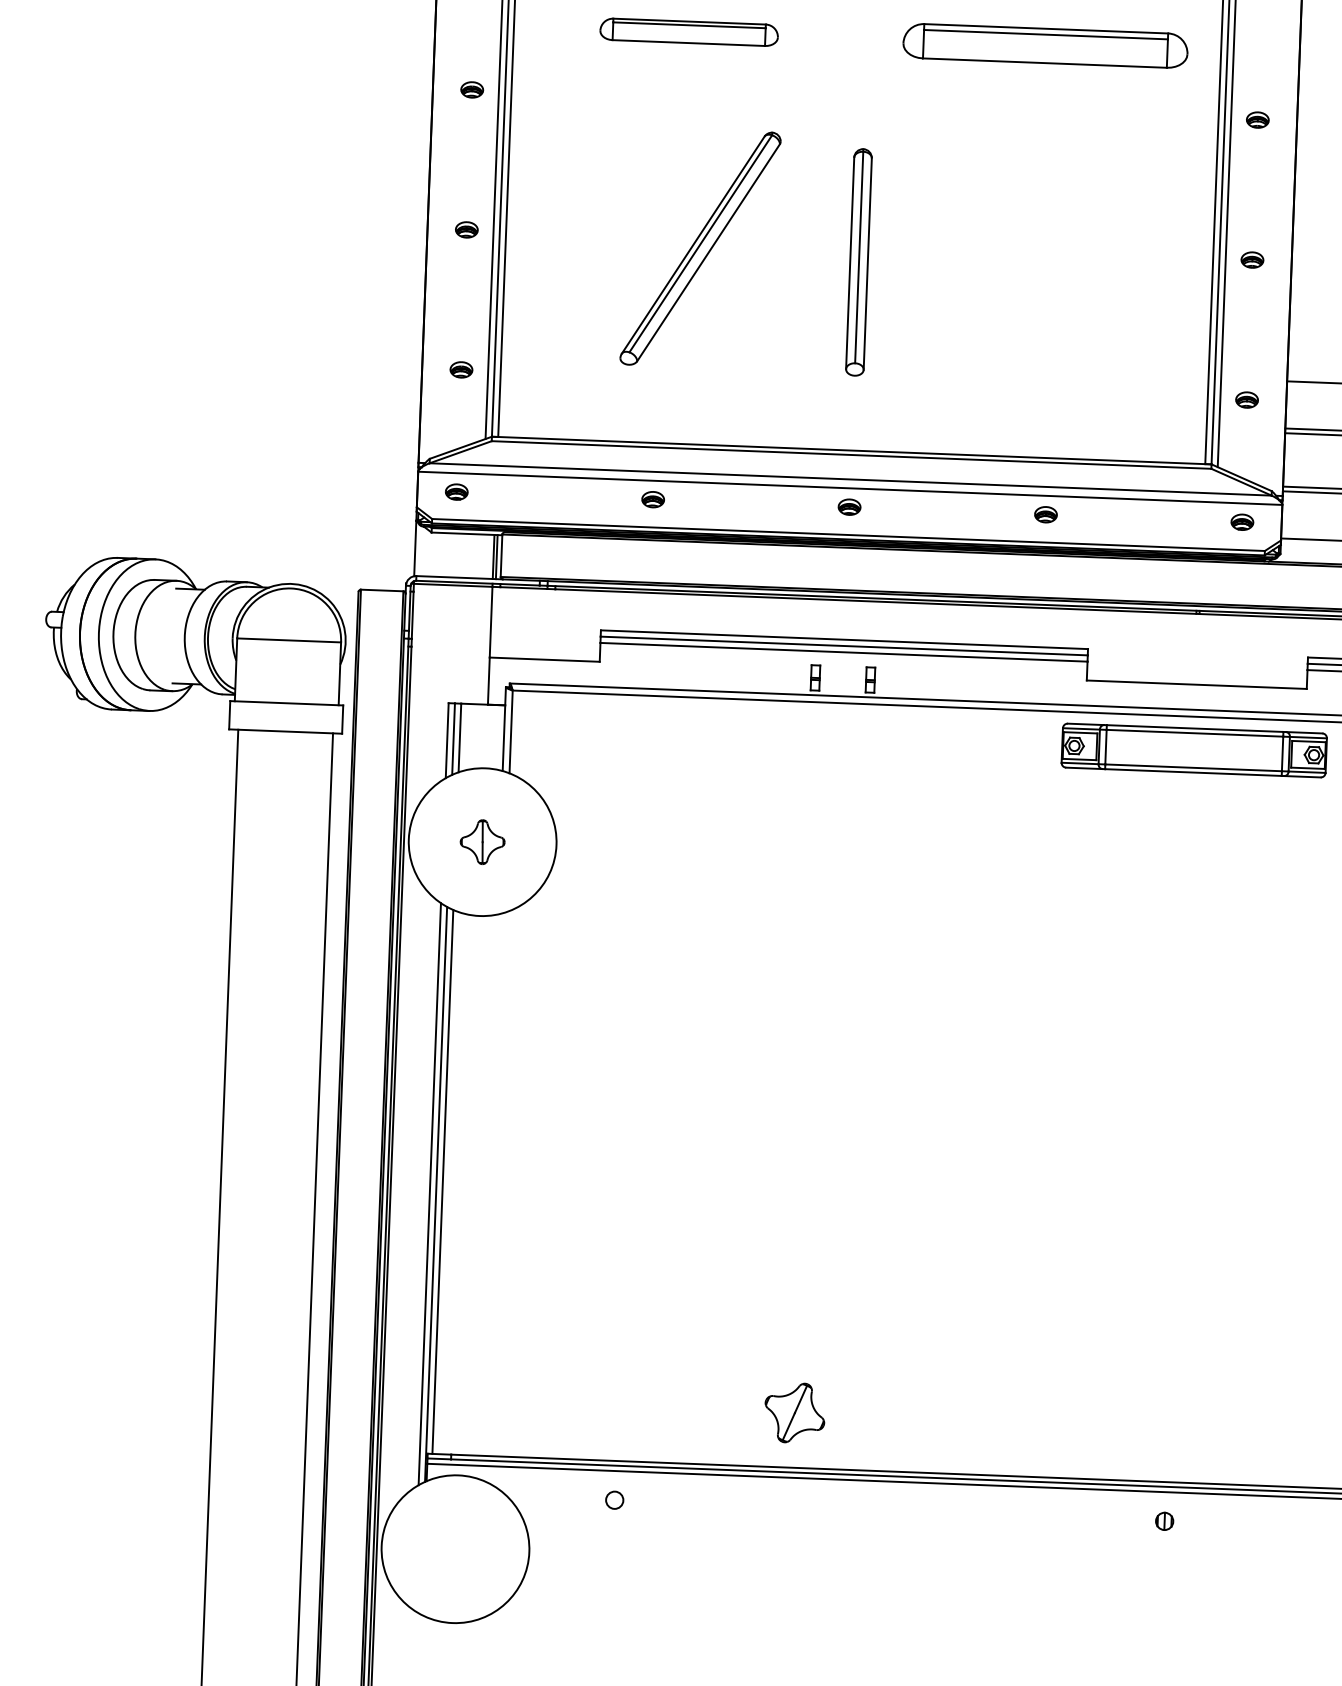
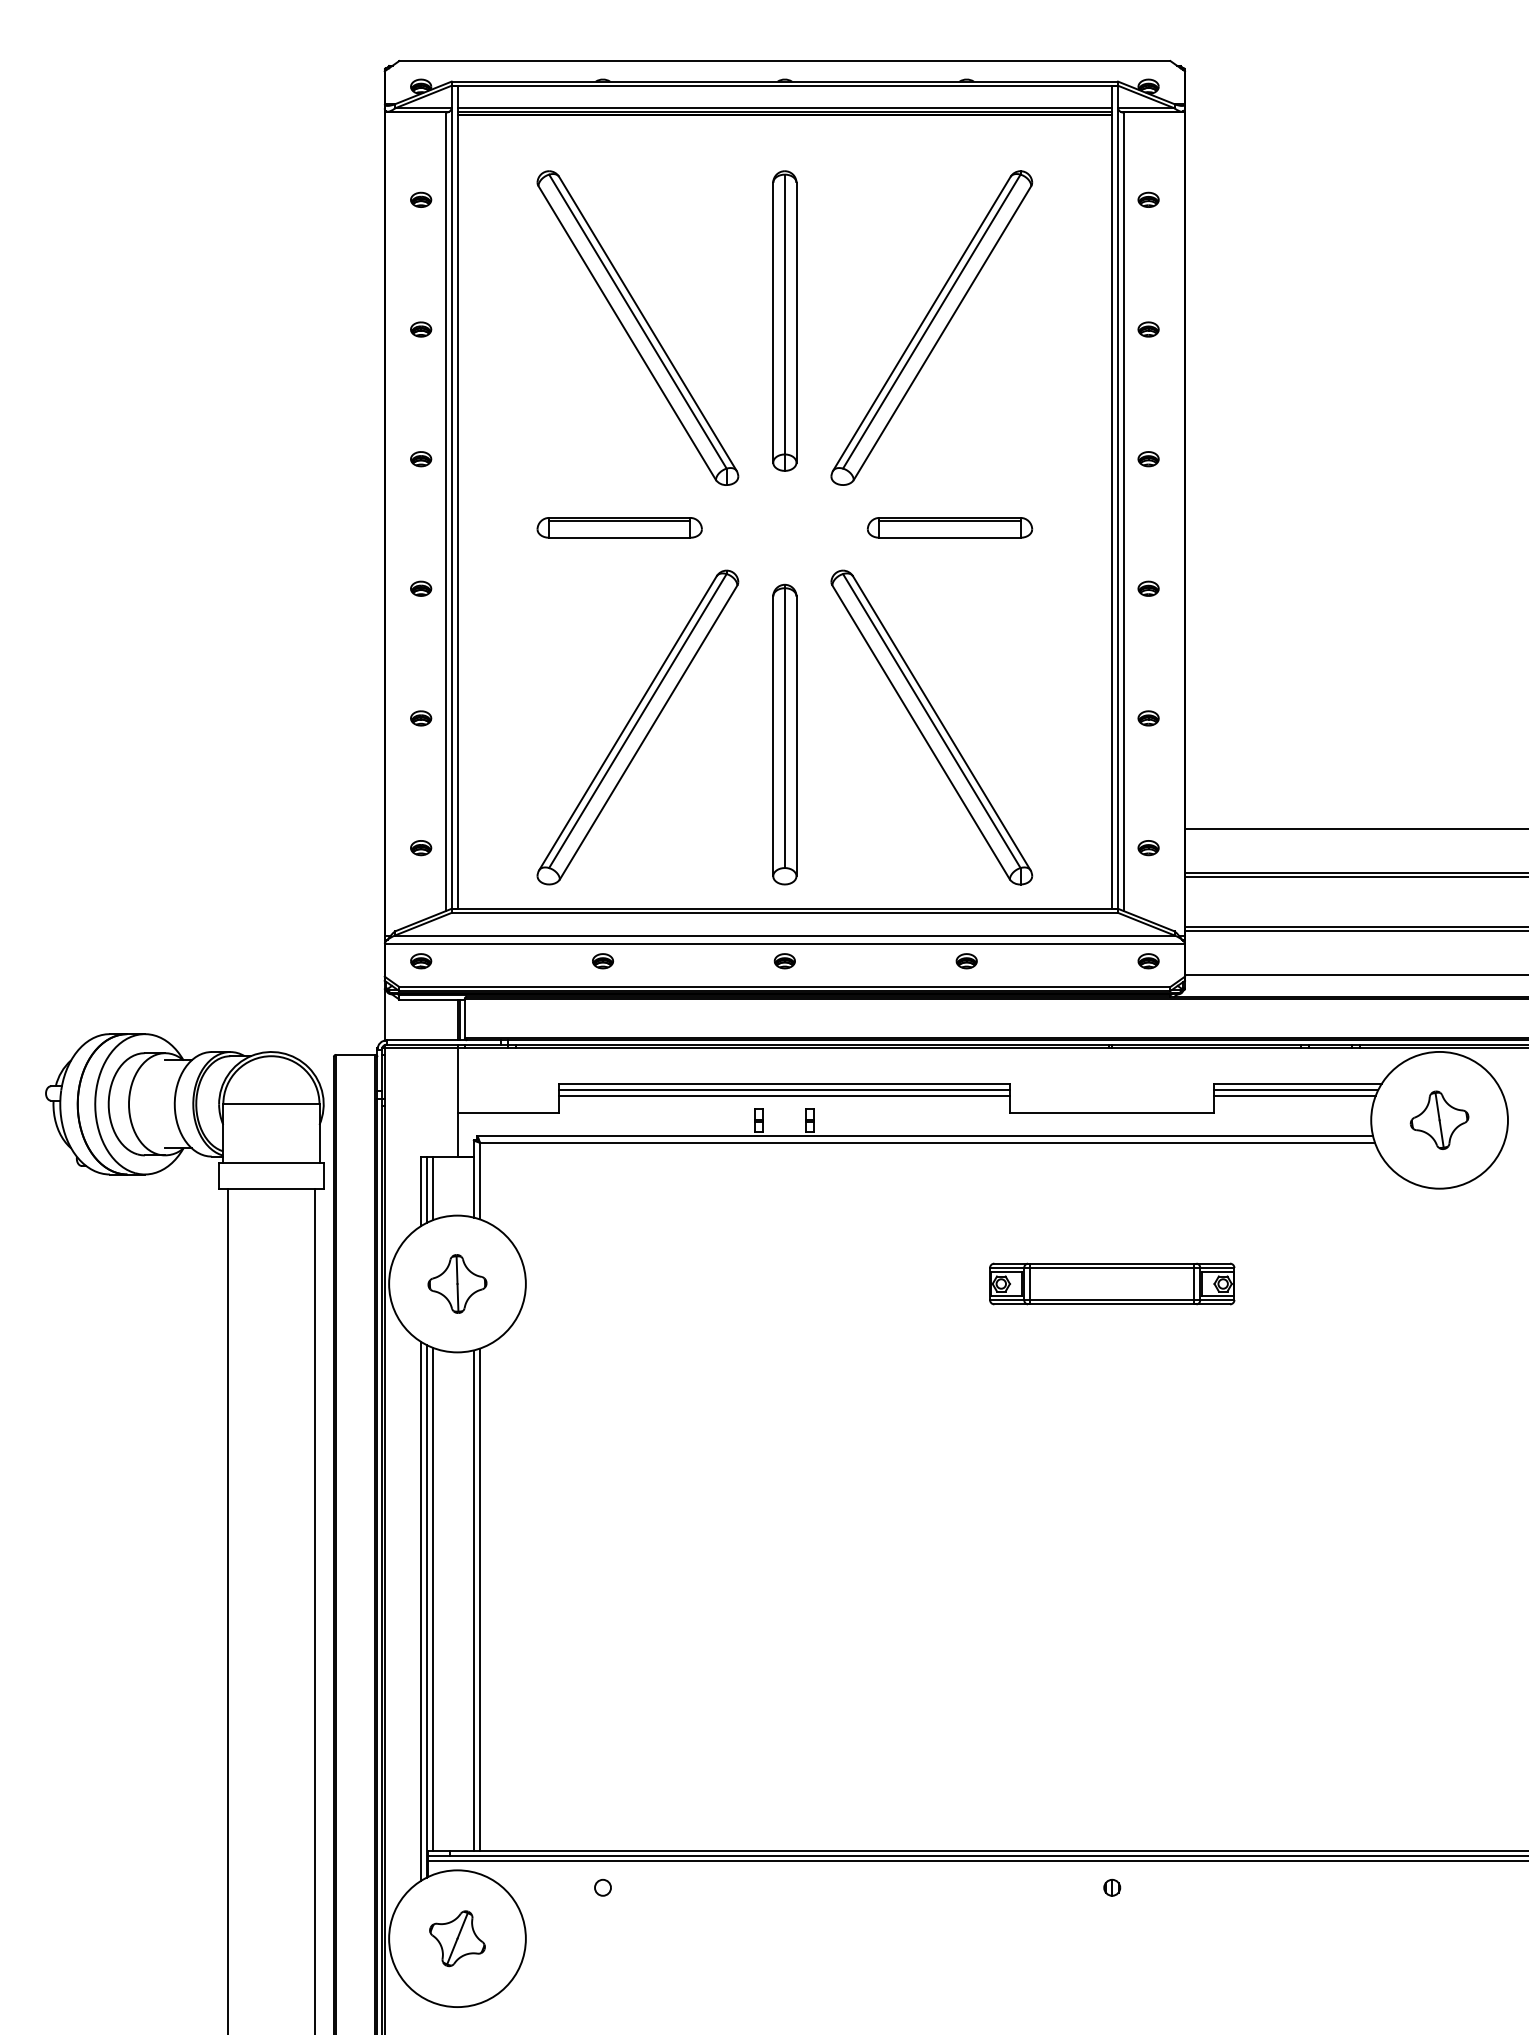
part: (1046, 45) -> (950, 527), size x0.62
part: (700, 248) -> (637, 727), size x1.43
part: (1017, 260) -> (931, 727), added
part: (858, 262) -> (784, 734), size x1.43
part: (1194, 750) -> (1112, 1283), moved
part: (482, 841) -> (457, 1283), size x1.43
line: (493, 1183) -> (479, 1599), added
line: (486, 1184) -> (473, 1600), added
part: (794, 1412) -> (457, 1938), moved

